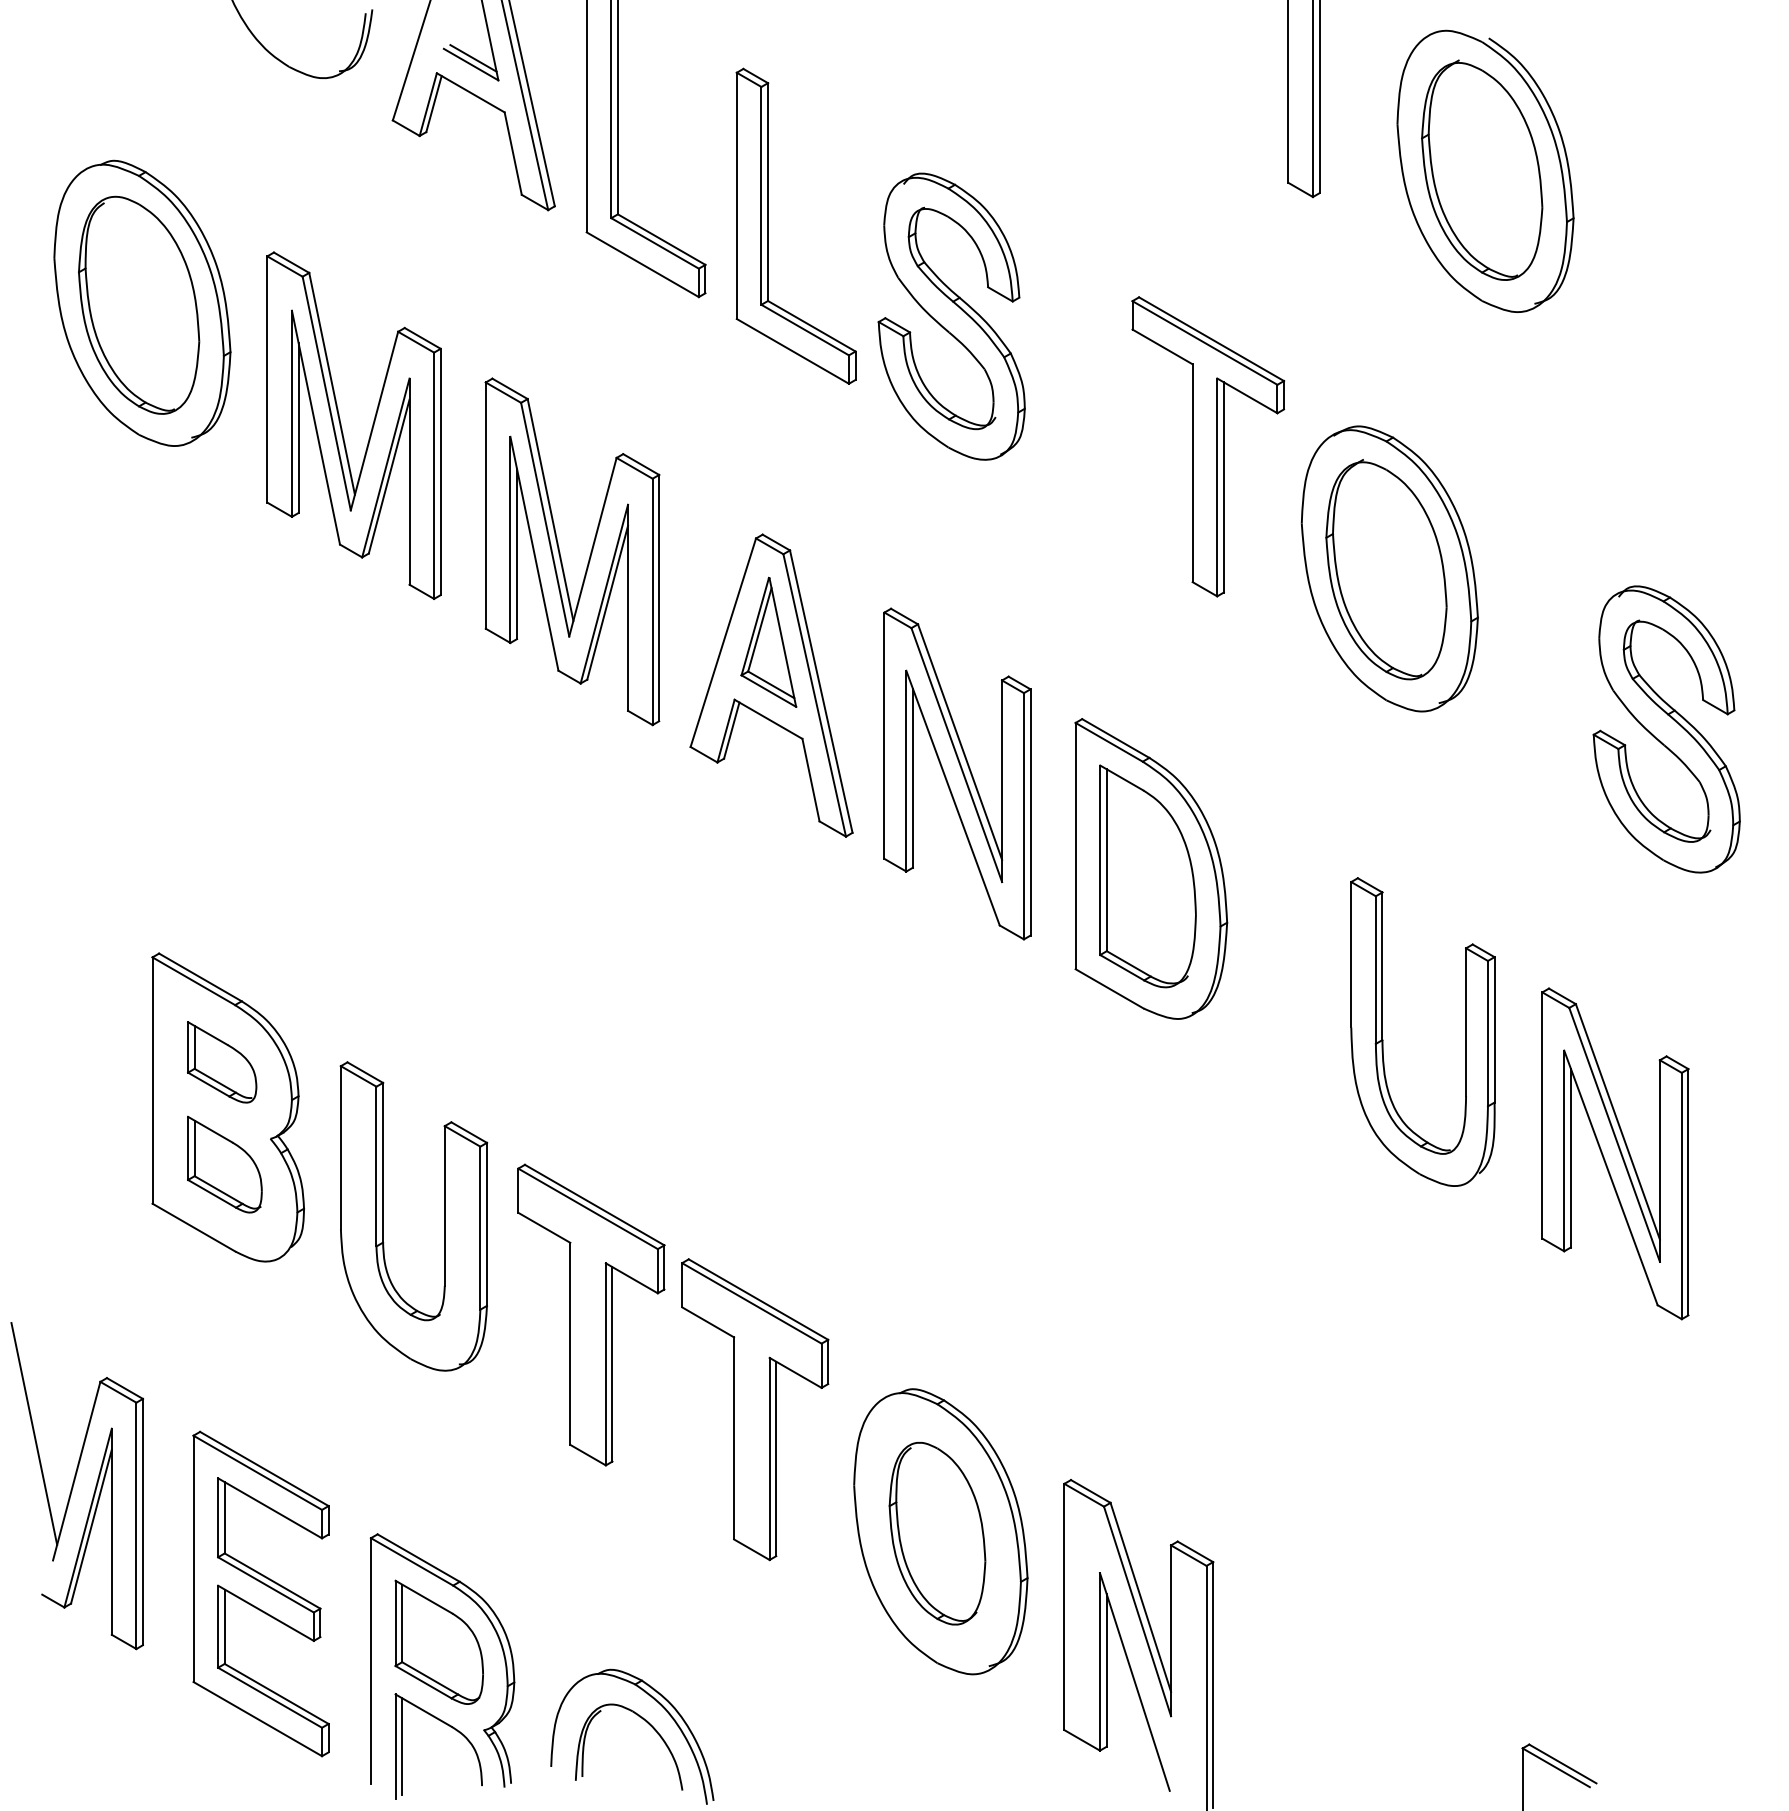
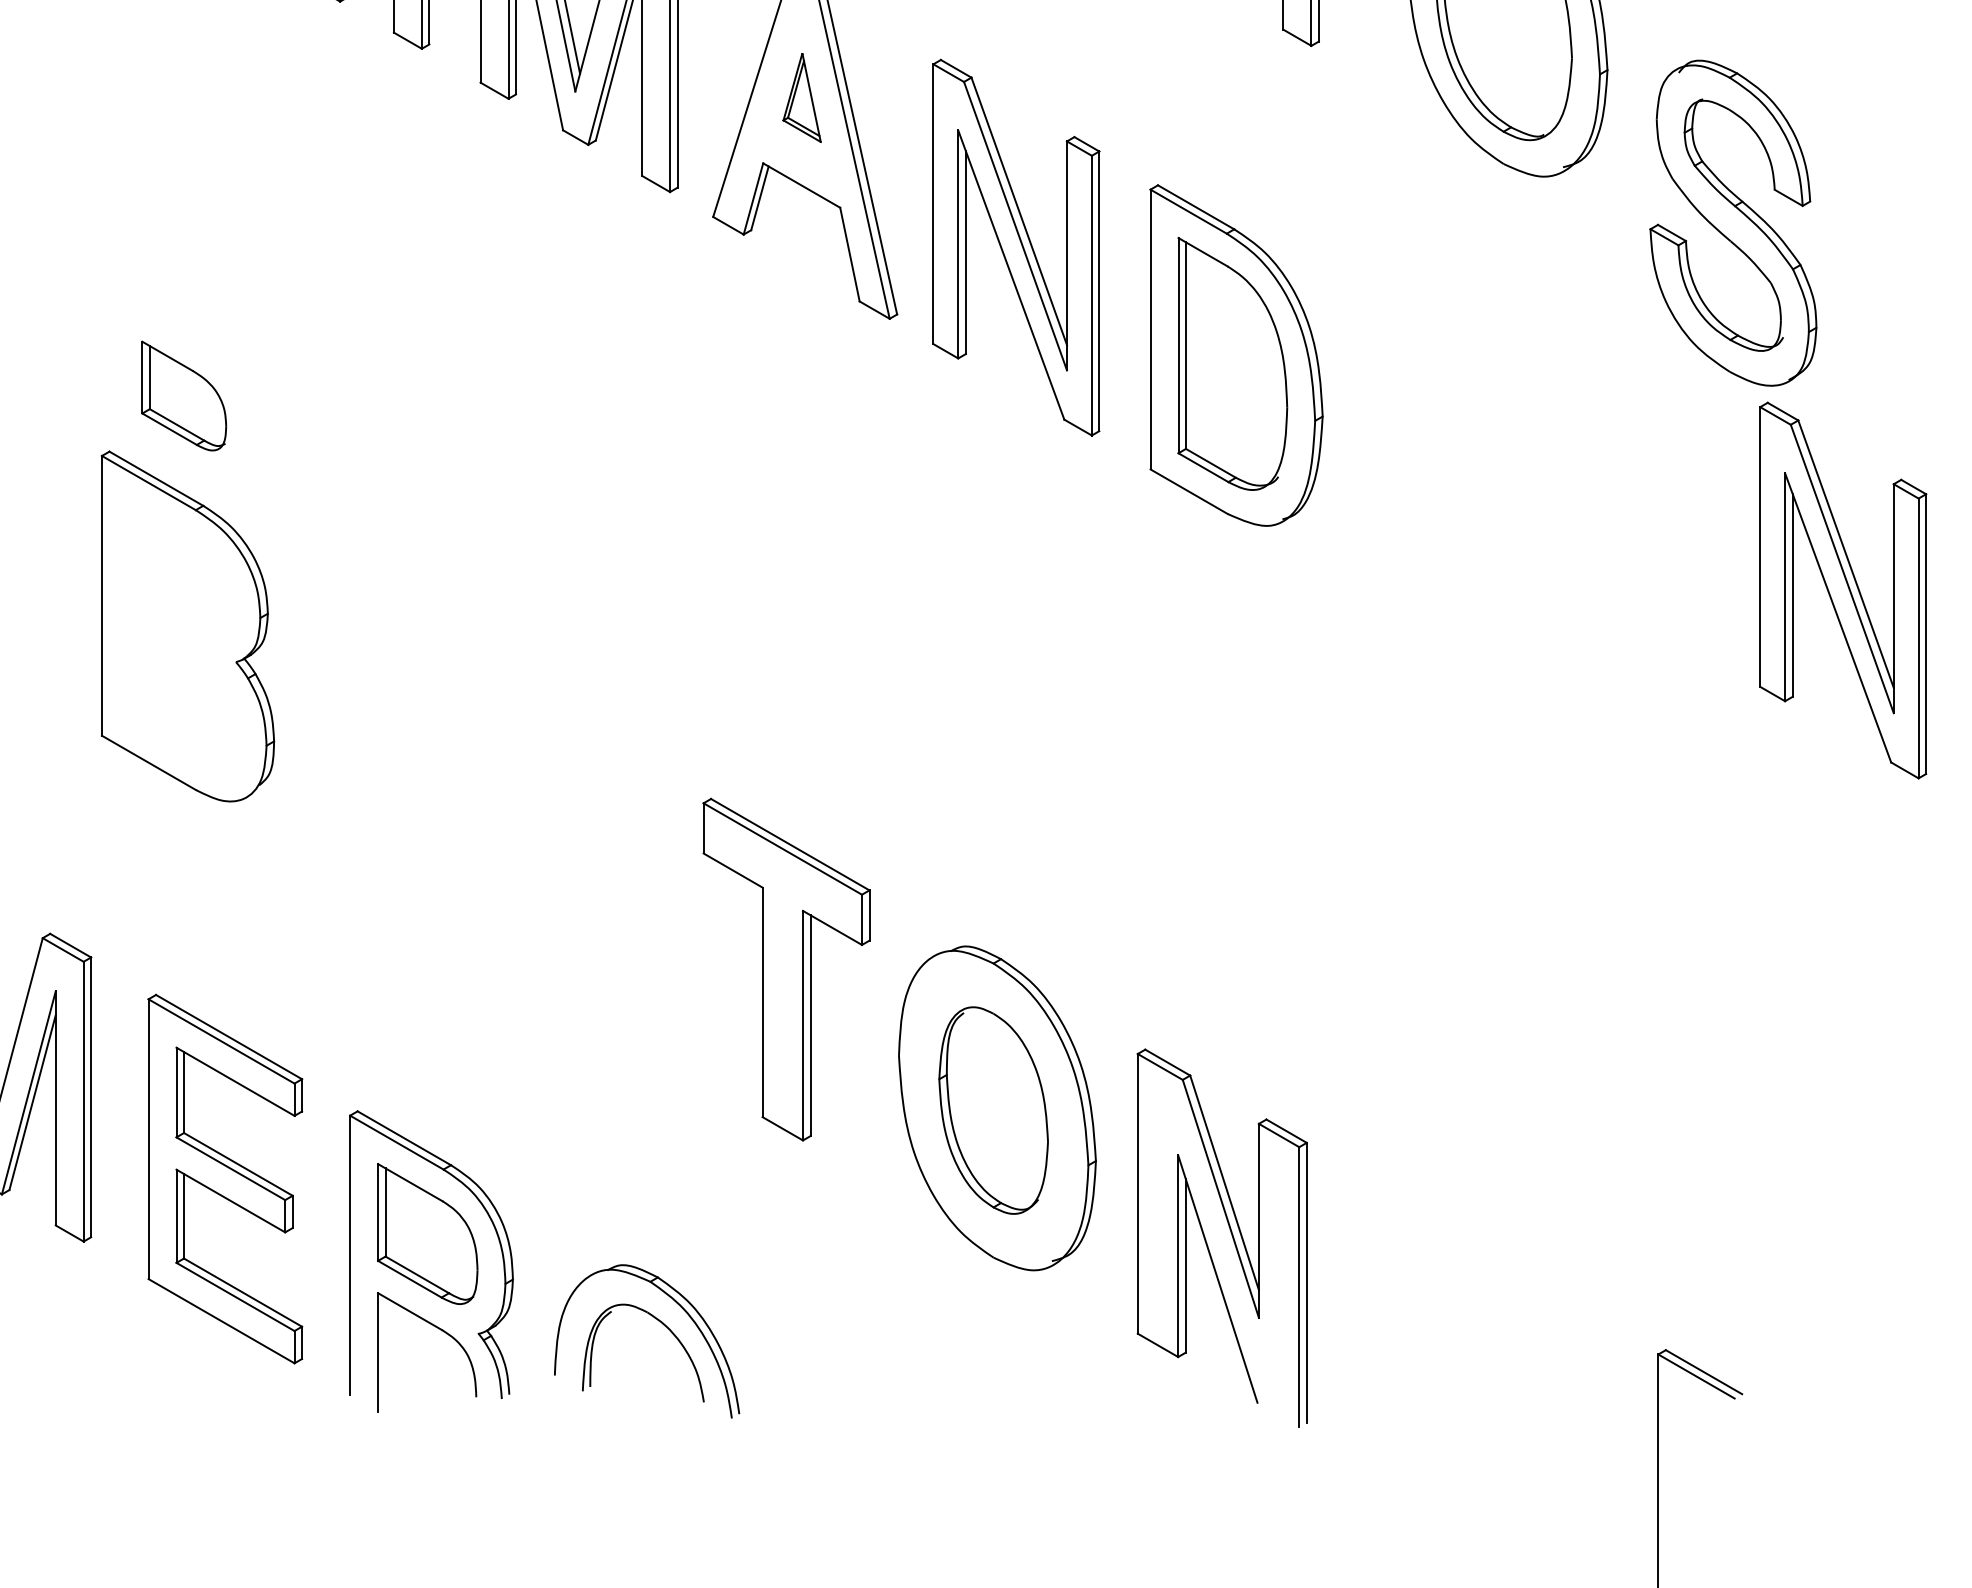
part: (768, 641) -> (801, 97), size x0.6
part: (1666, 729) -> (1733, 223), moved
part: (1383, 1039) -> (1500, 549), removed
part: (222, 1062) -> (181, 575), removed
part: (1615, 1153) -> (1843, 590), moved
part: (224, 1164) -> (183, 395), moved
part: (383, 1216) -> (364, 750), removed
part: (591, 1314) -> (600, 861), removed
line: (402, 1746) -> (385, 1352), removed

